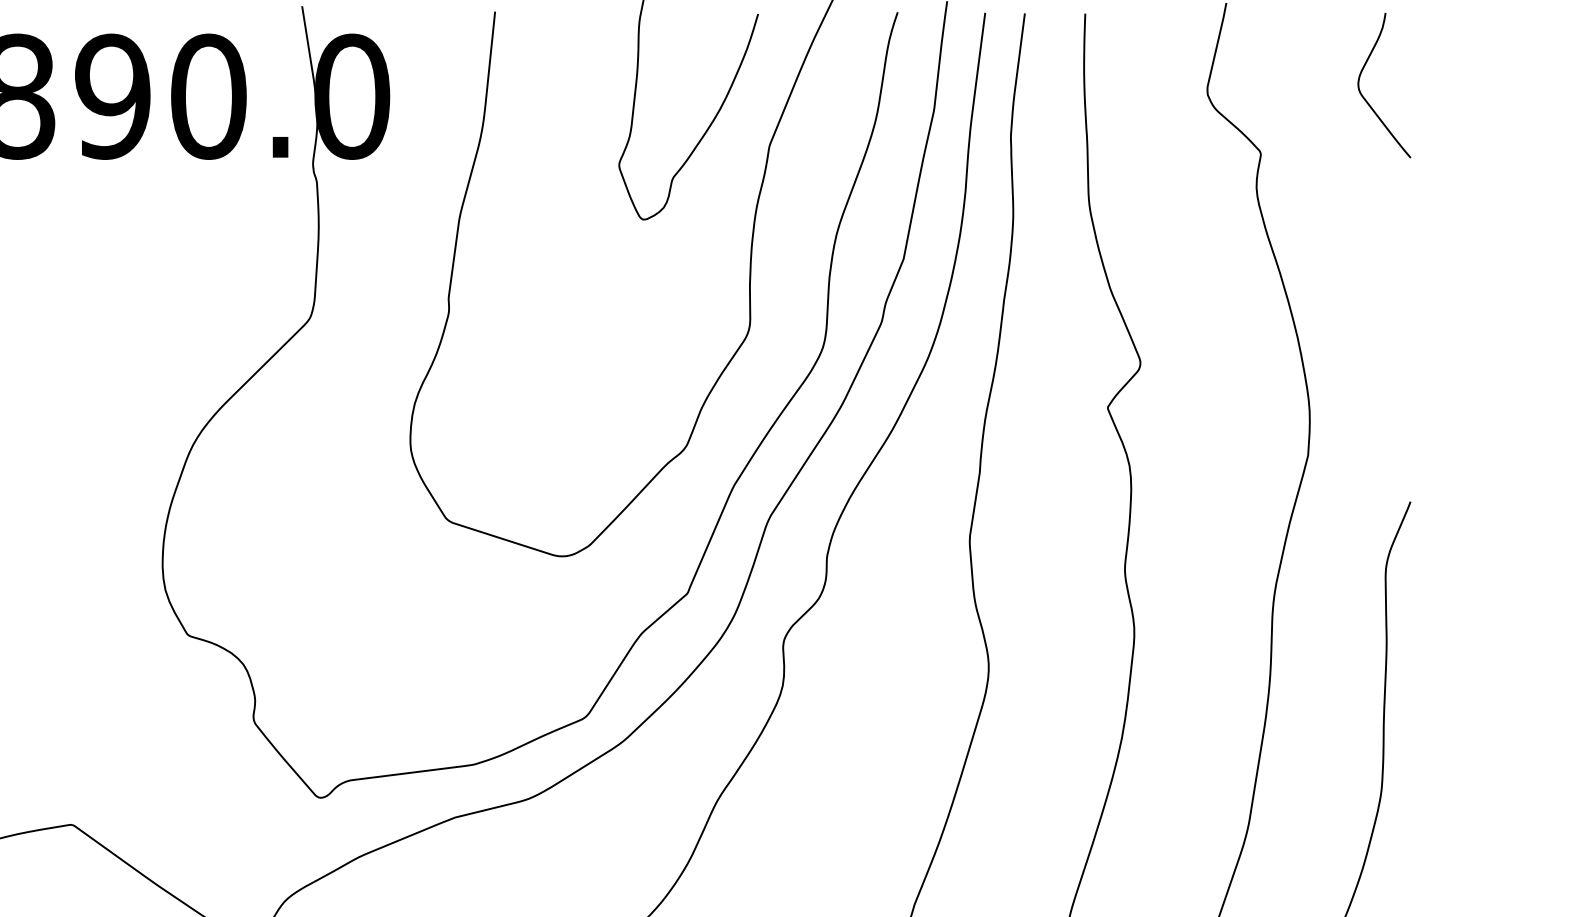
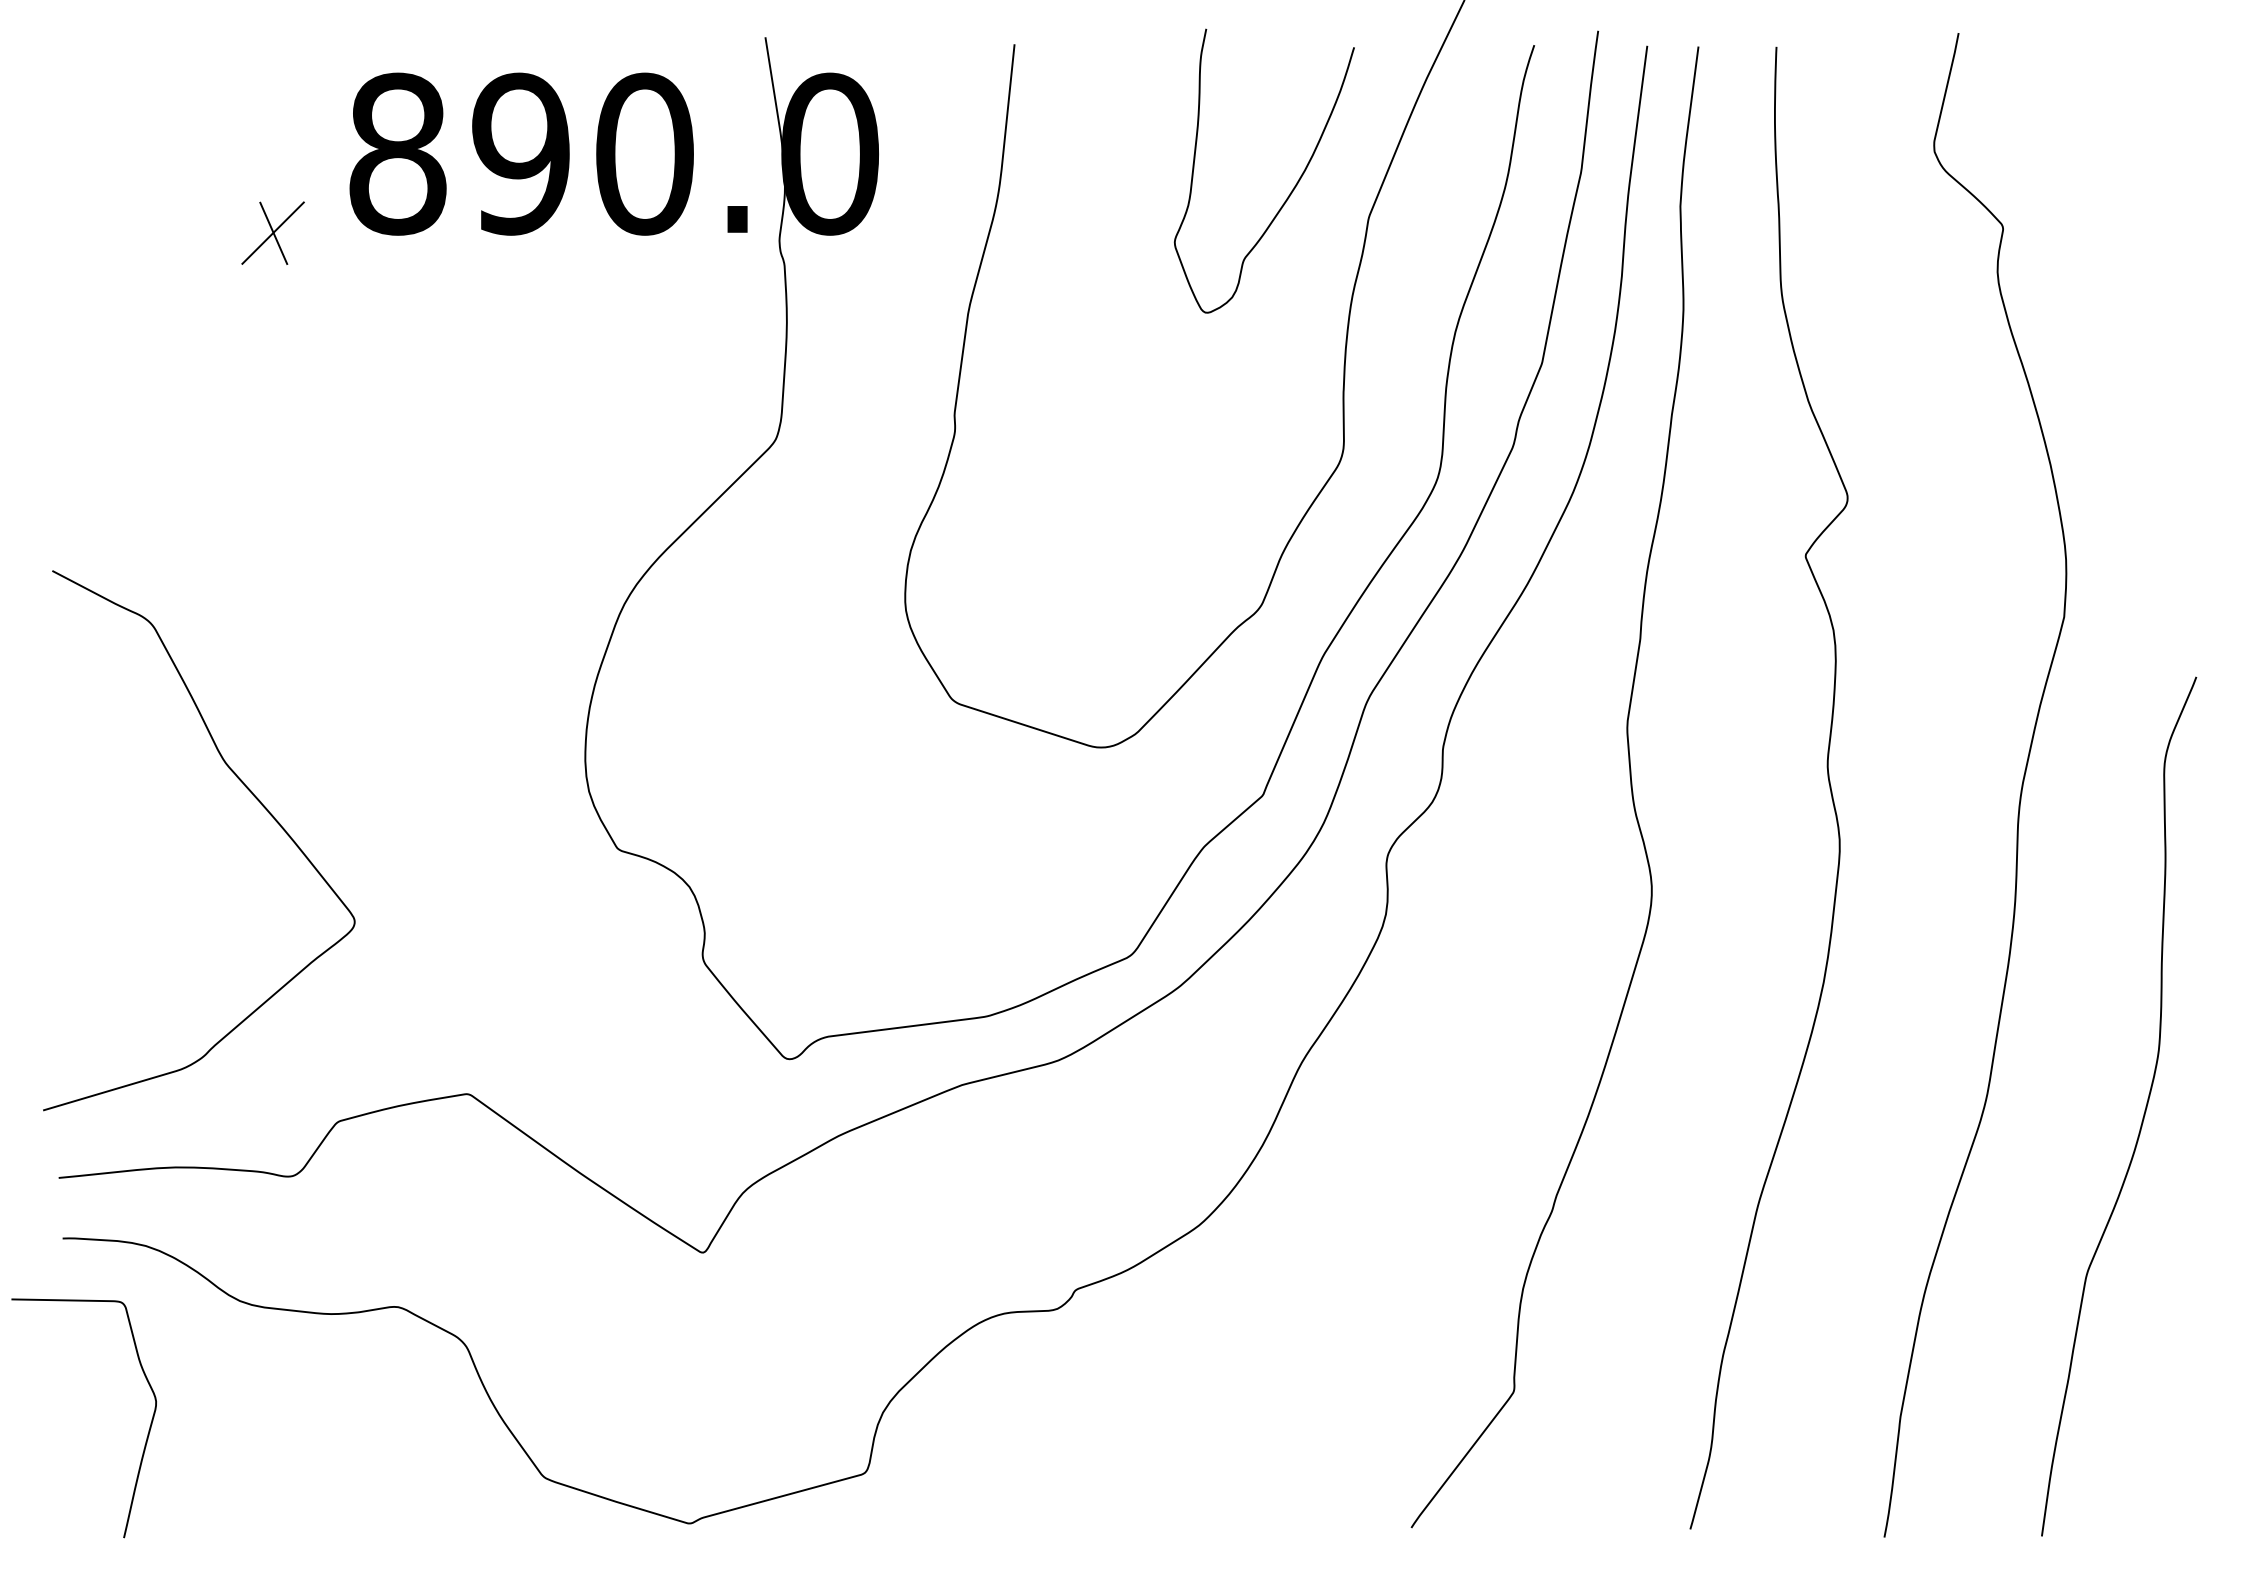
curve: (1366, 100) -> (2139, 158), removed

